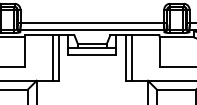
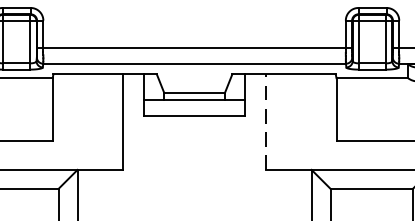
line: (53, 57) -> (112, 121), removed
line: (131, 57) -> (276, 121), removed
line: (126, 58) -> (266, 123), solid -> dashed

